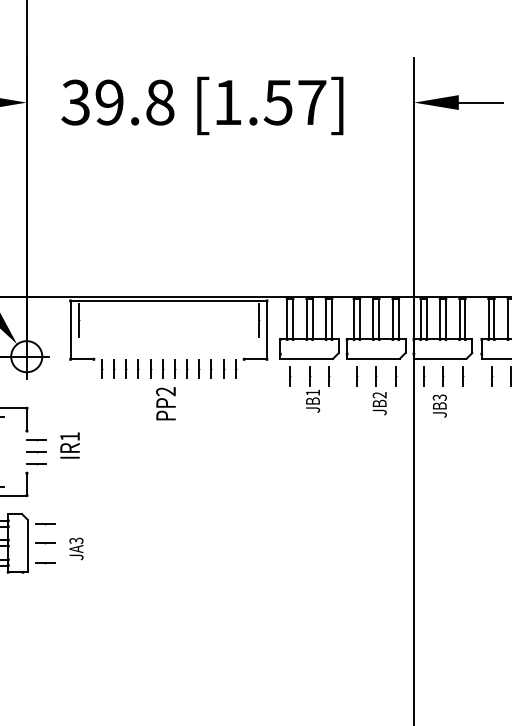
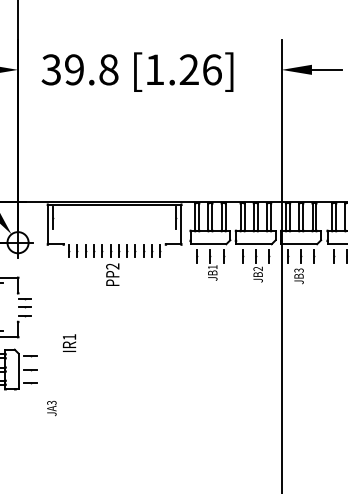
text: (294, 102) -> (200, 69), [1.57] -> [1.26]
text: (70, 444) -> (69, 342), moved
text: (75, 548) -> (51, 408), moved

